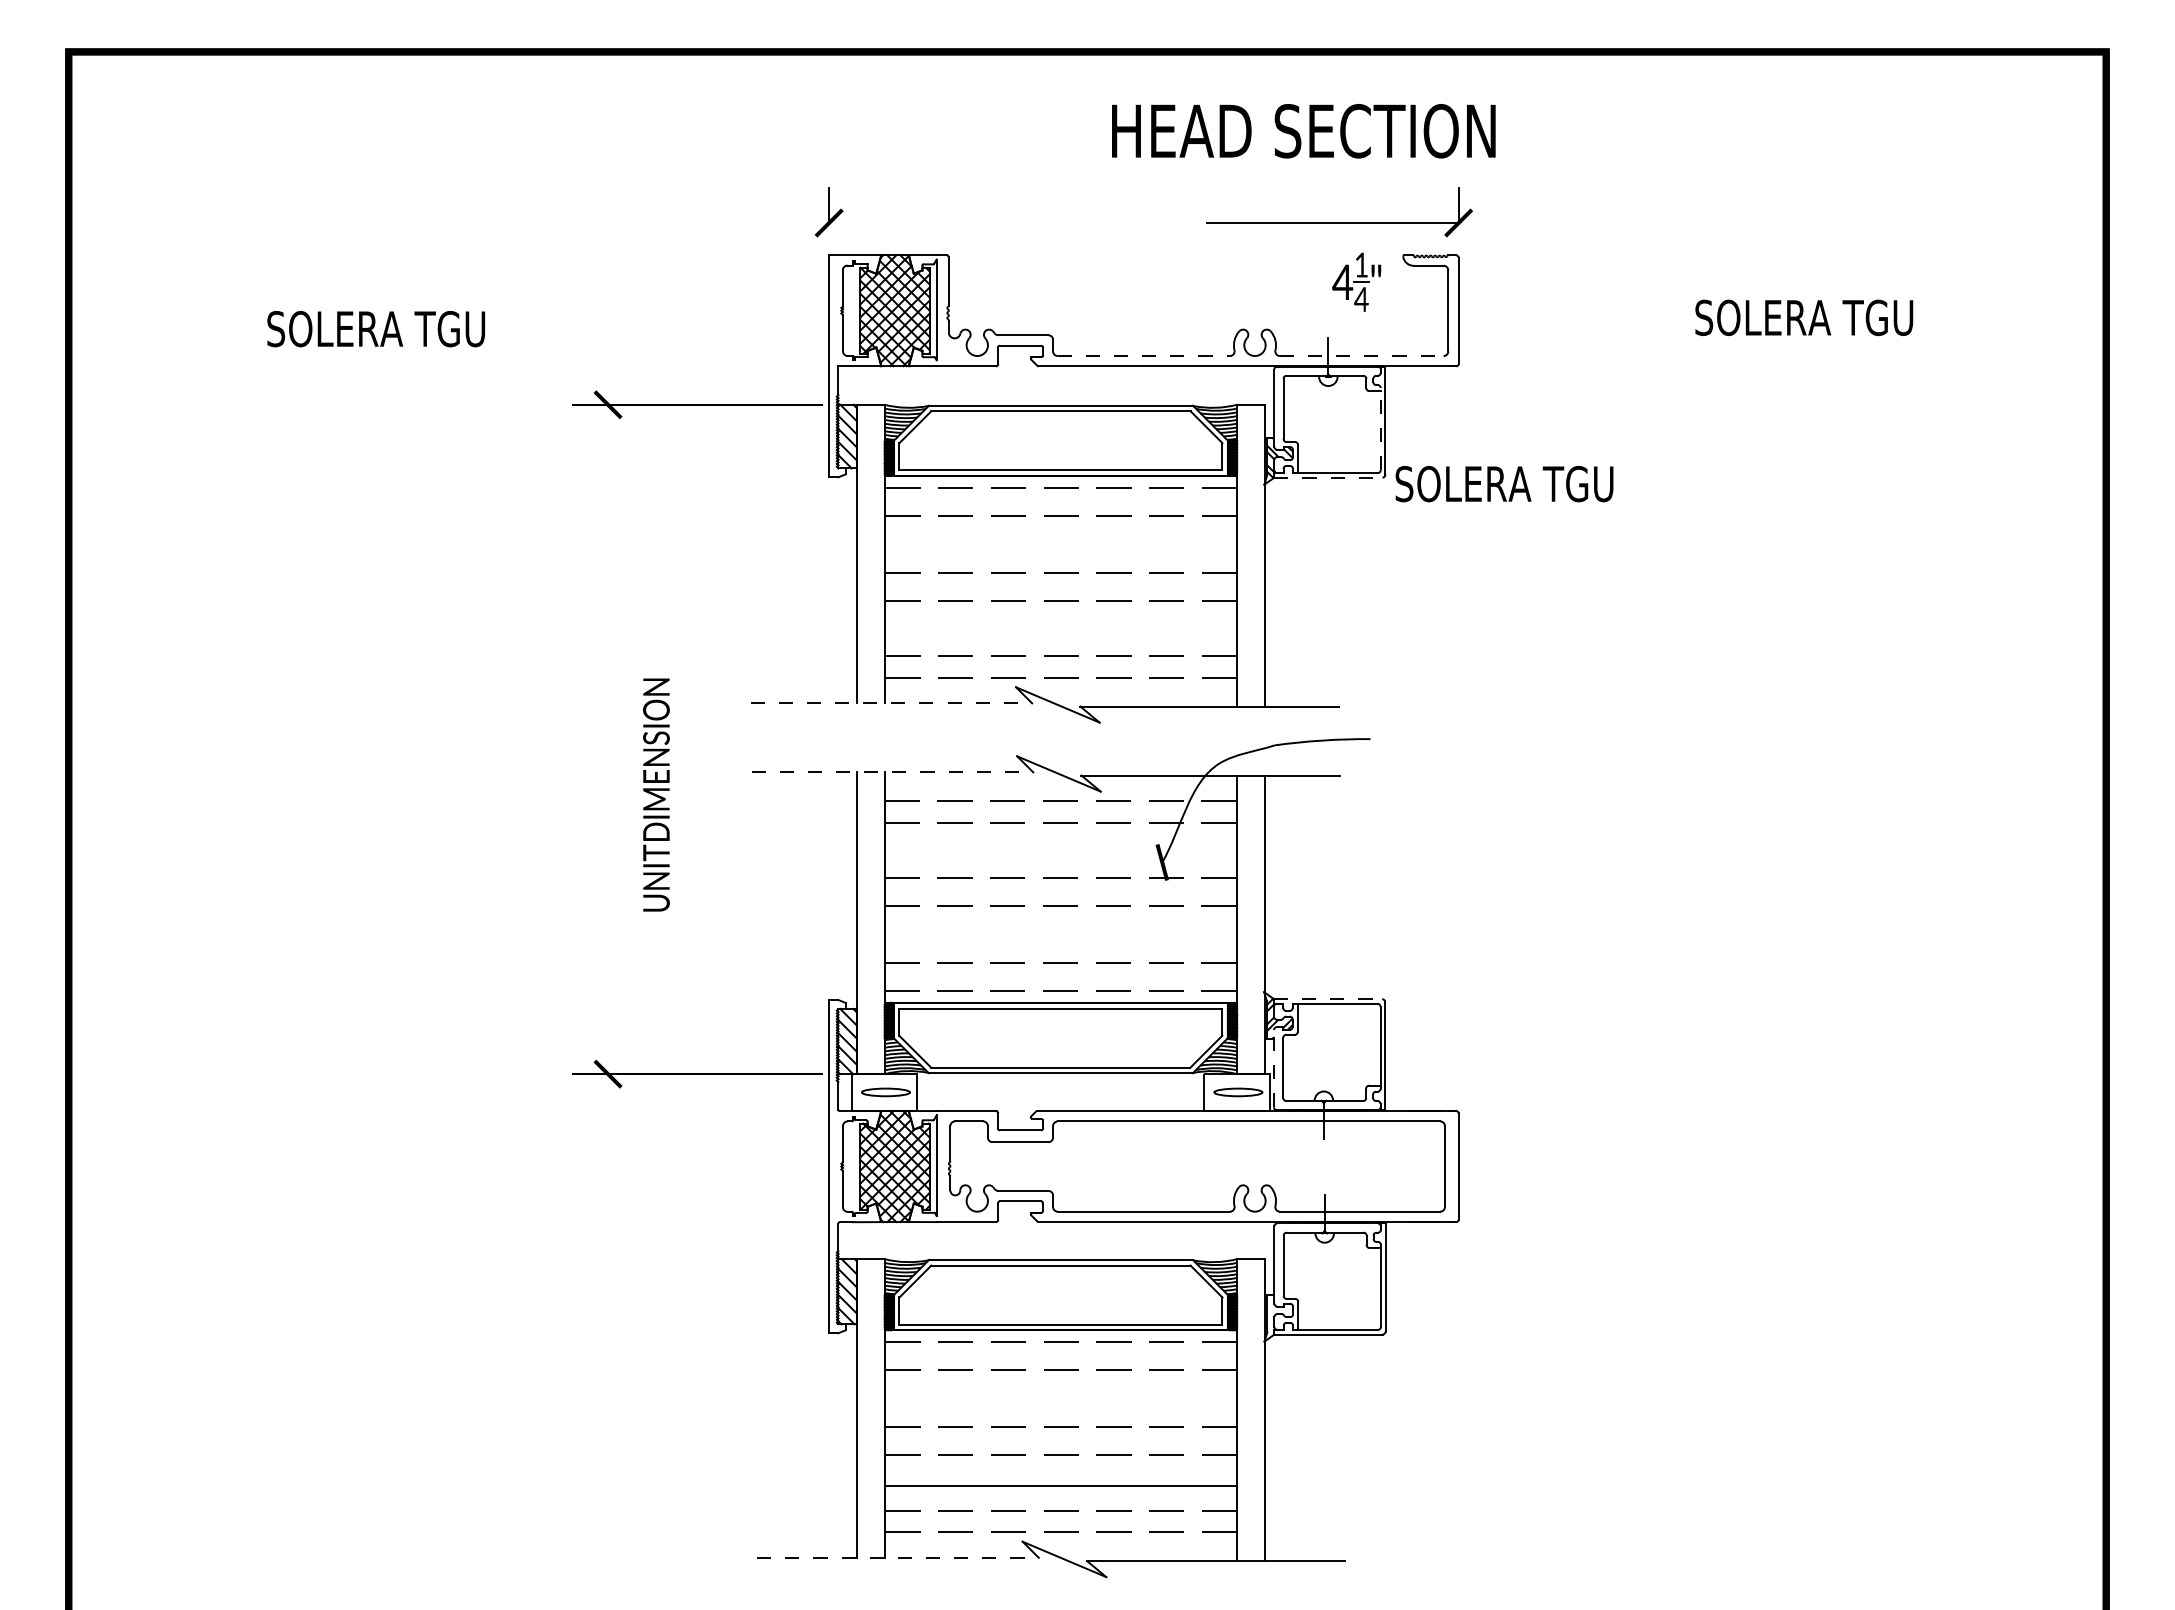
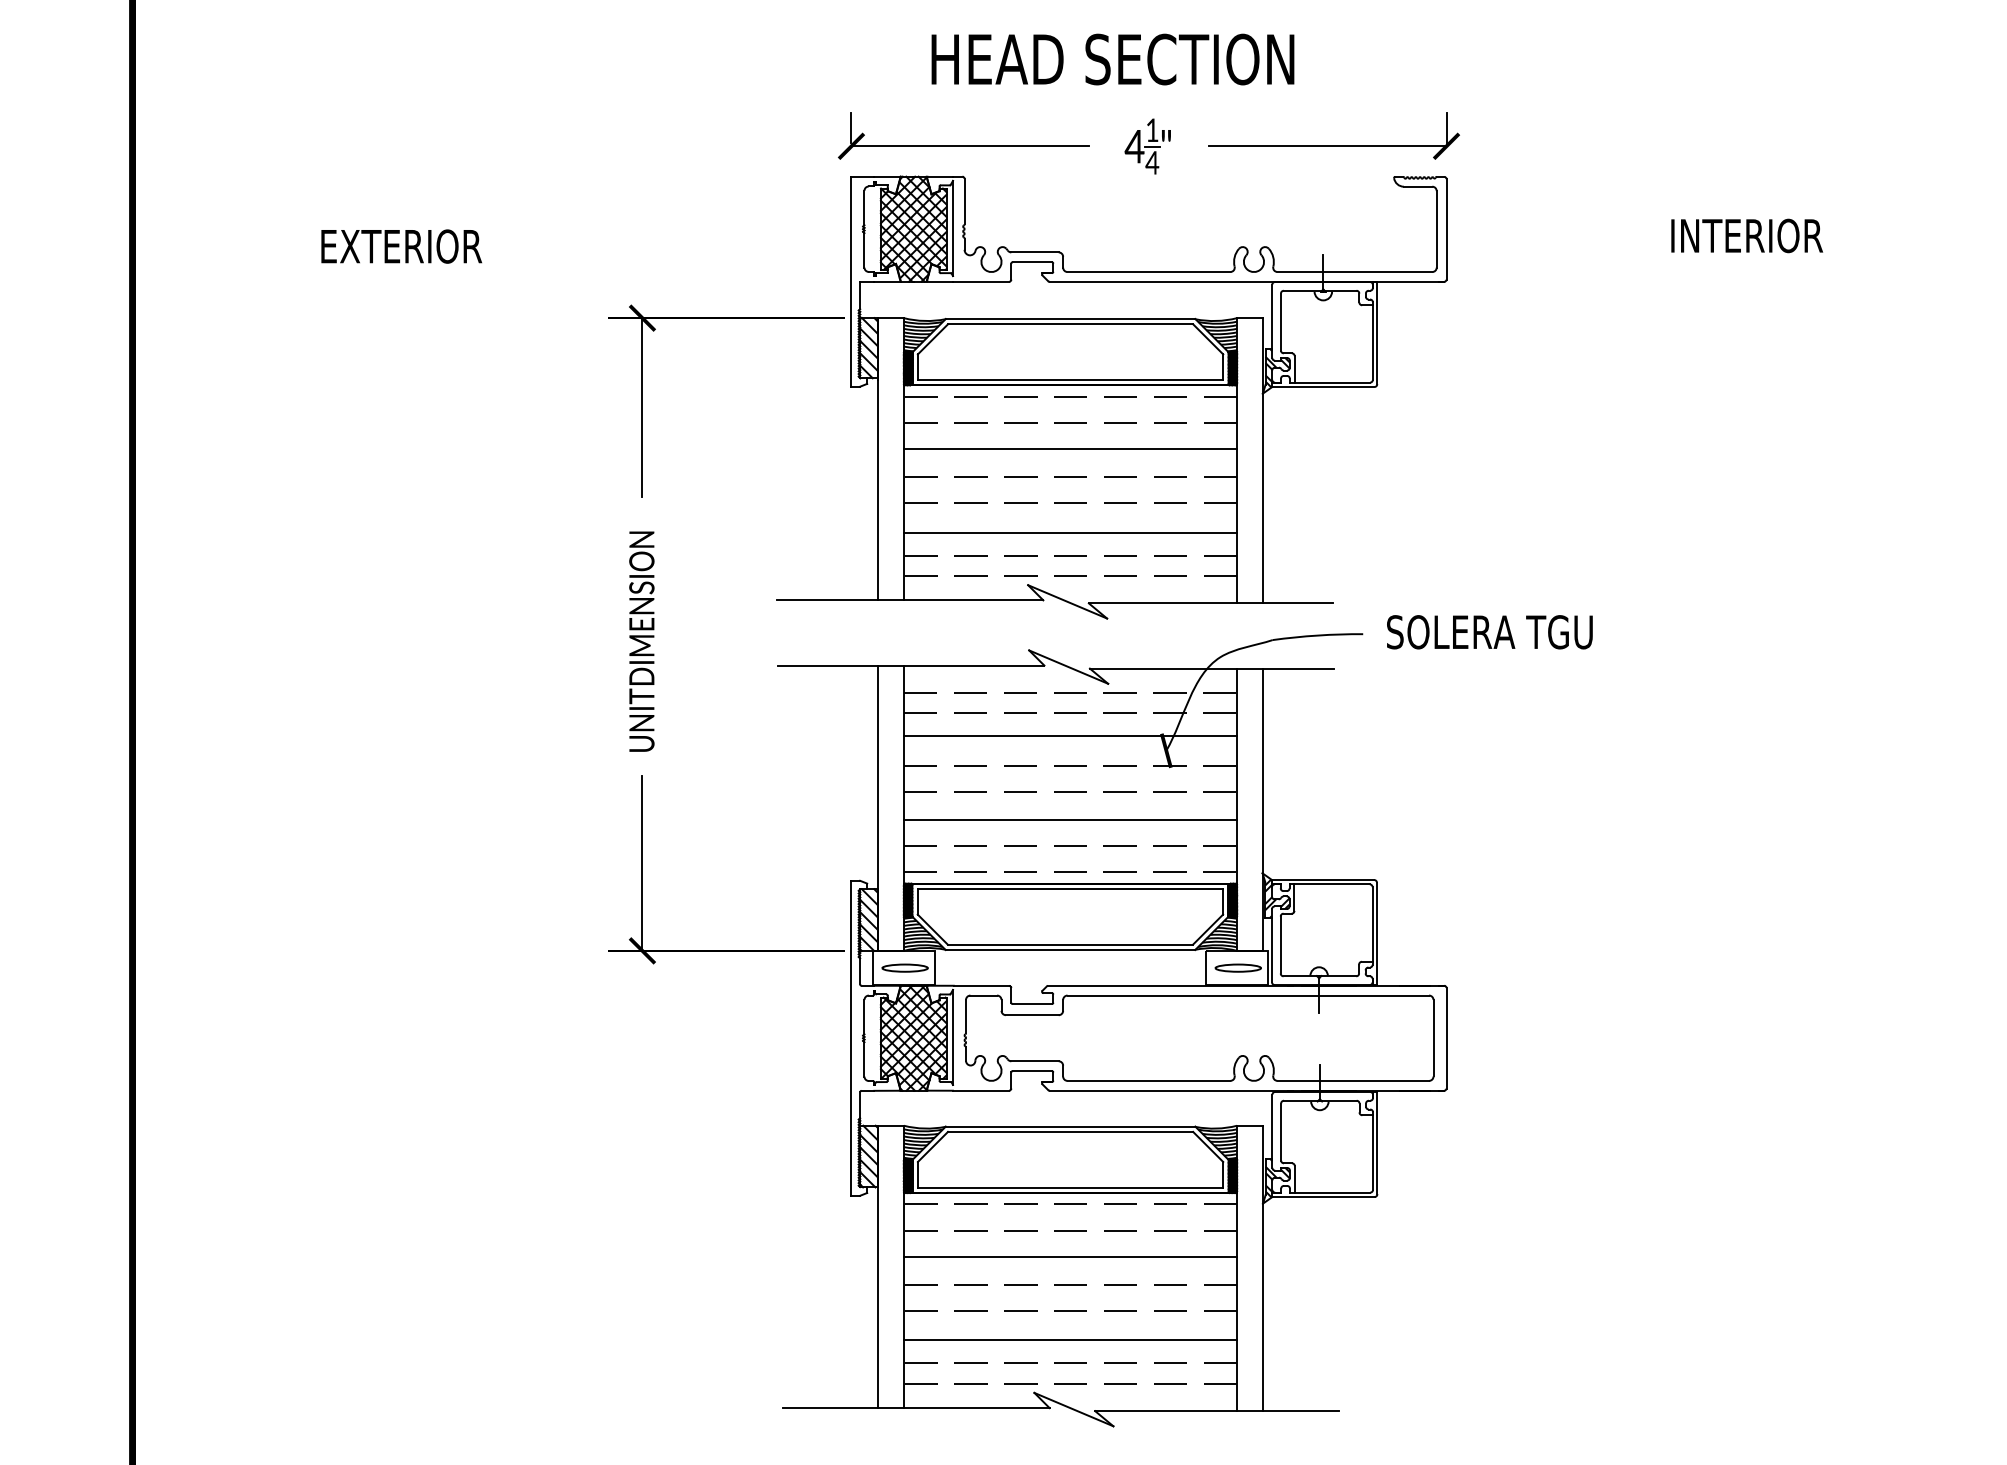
text: (1303, 131) -> (1112, 59), moved
line: (954, 223) -> (969, 146), added
part: (1356, 281) -> (1147, 145), moved
text: (1804, 317) -> (1773, 235), SOLERA TGU -> INTERIOR
text: (376, 328) -> (423, 246), SOLERA TGU -> EXTERIOR
line: (1144, 356) -> (1149, 272), dashed -> solid
line: (1361, 356) -> (1354, 272), dashed -> solid
line: (1380, 428) -> (1372, 340), dashed -> solid
line: (1328, 477) -> (1323, 386), dashed -> solid
text: (1504, 484) -> (1489, 632), moved
line: (608, 498) -> (642, 406), added
line: (1060, 543) -> (1070, 449), added
line: (1060, 631) -> (1070, 532), added
line: (891, 703) -> (910, 600), dashed -> solid
line: (892, 772) -> (911, 665), dashed -> solid
text: (656, 794) -> (641, 641), moved
line: (1060, 847) -> (1070, 736), added
line: (1060, 935) -> (1070, 819), added
line: (608, 981) -> (642, 863), added
line: (1328, 999) -> (1323, 880), dashed -> solid
line: (1274, 1068) -> (1272, 945), dashed -> solid
hatch: (1279, 1317) -> (1277, 1180), added
line: (1060, 1397) -> (1070, 1256), added
line: (898, 1557) -> (916, 1407), dashed -> solid

